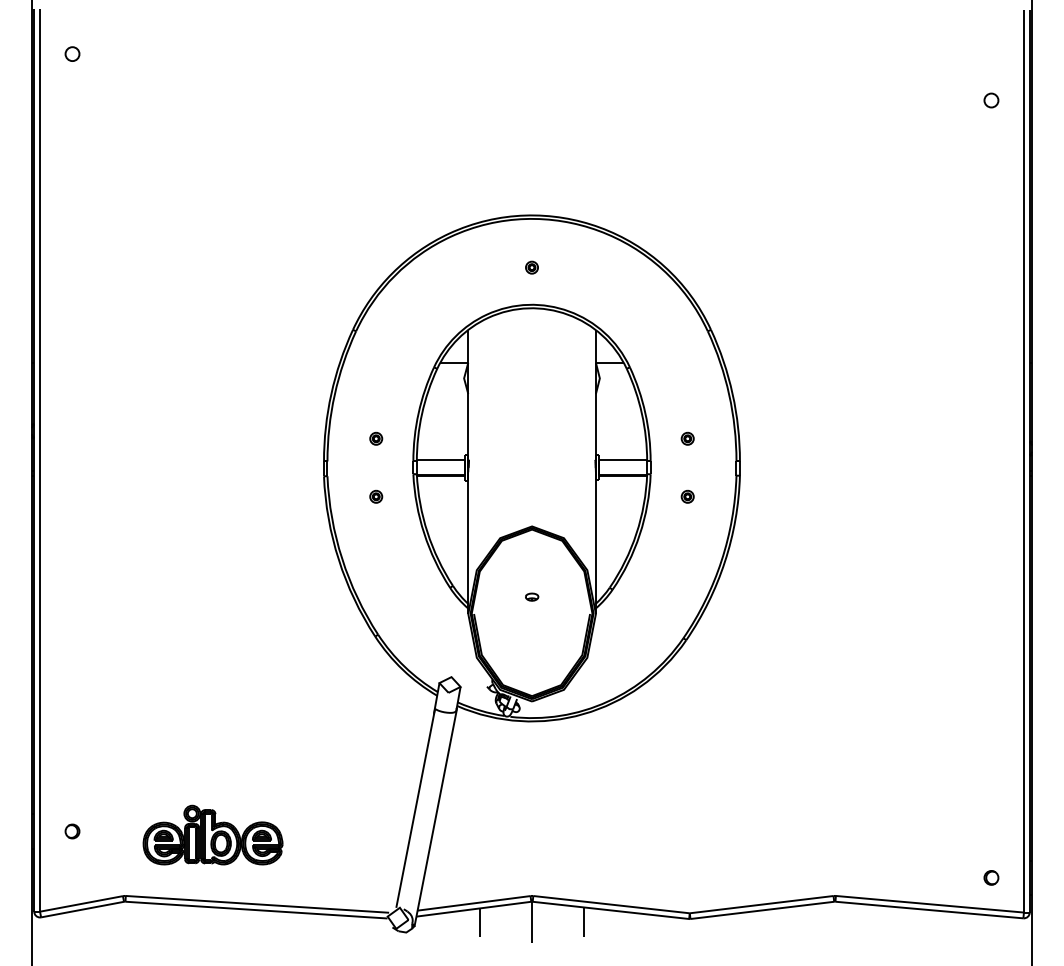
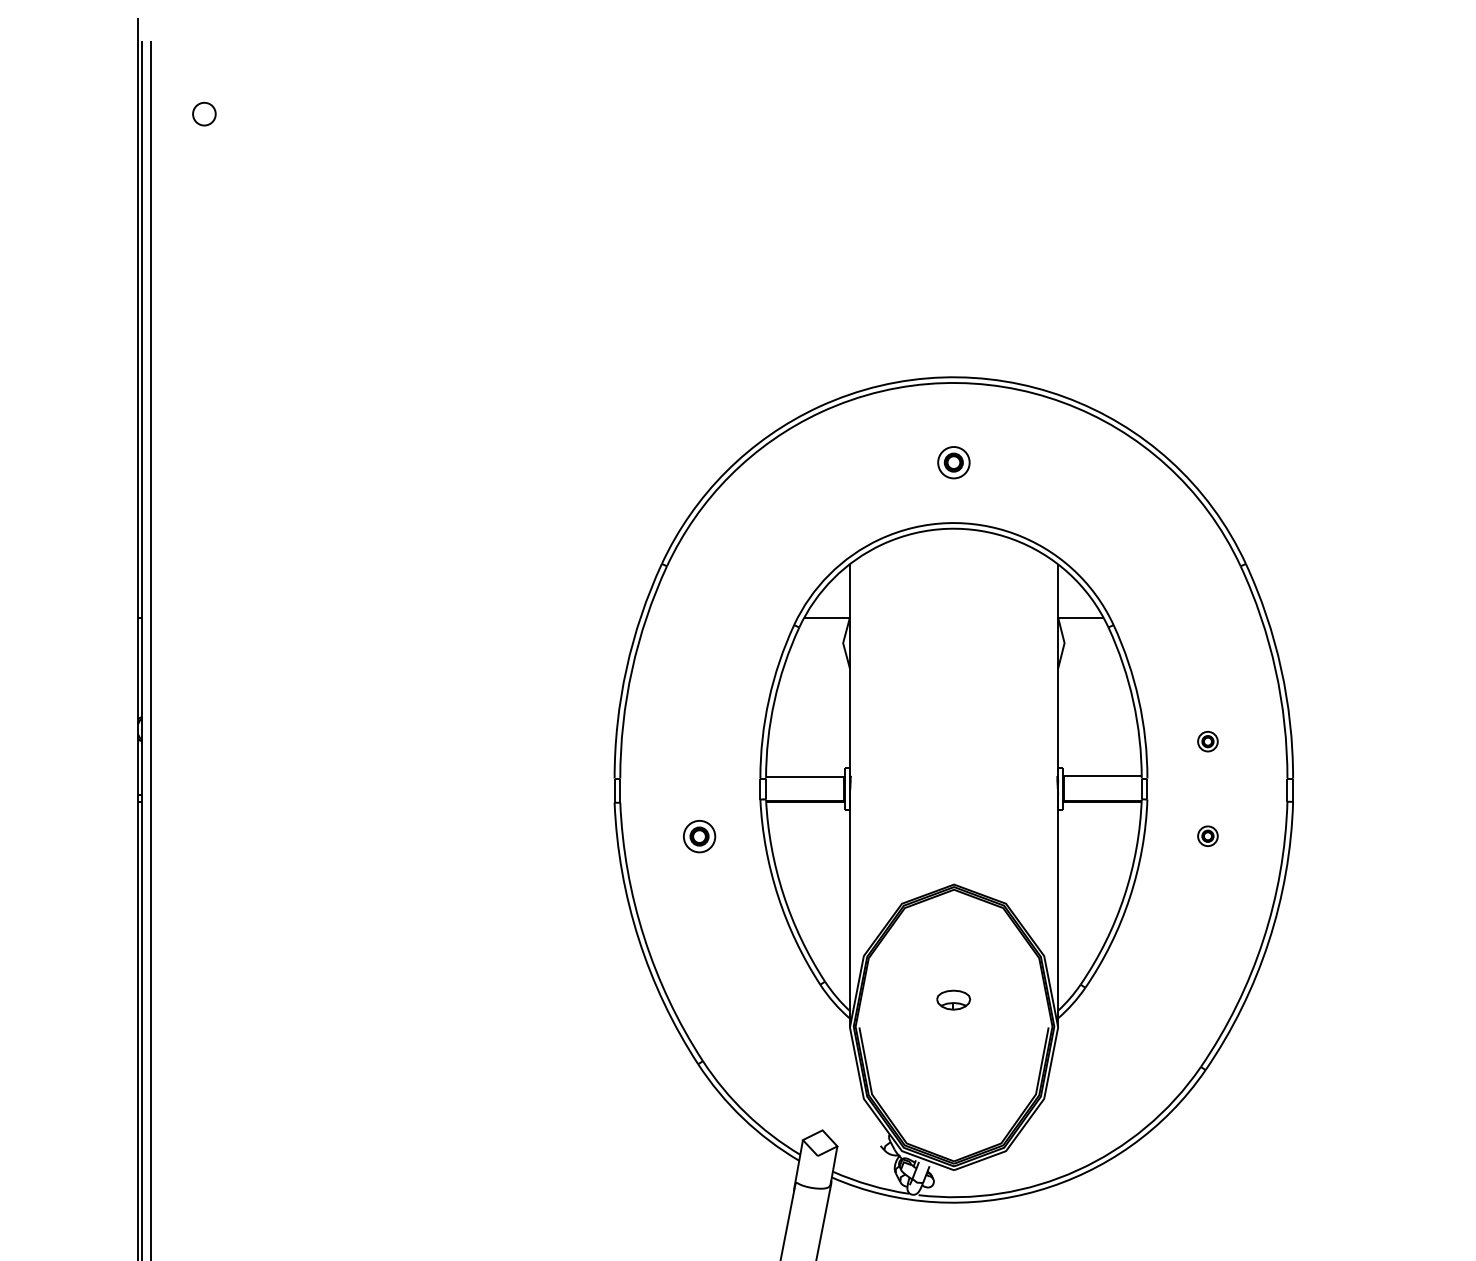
part: (531, 267) -> (953, 462), size x1.6
part: (376, 438) -> (700, 741), removed
part: (376, 496) -> (700, 835), size x1.6
part: (532, 596) -> (954, 998), size x1.6

